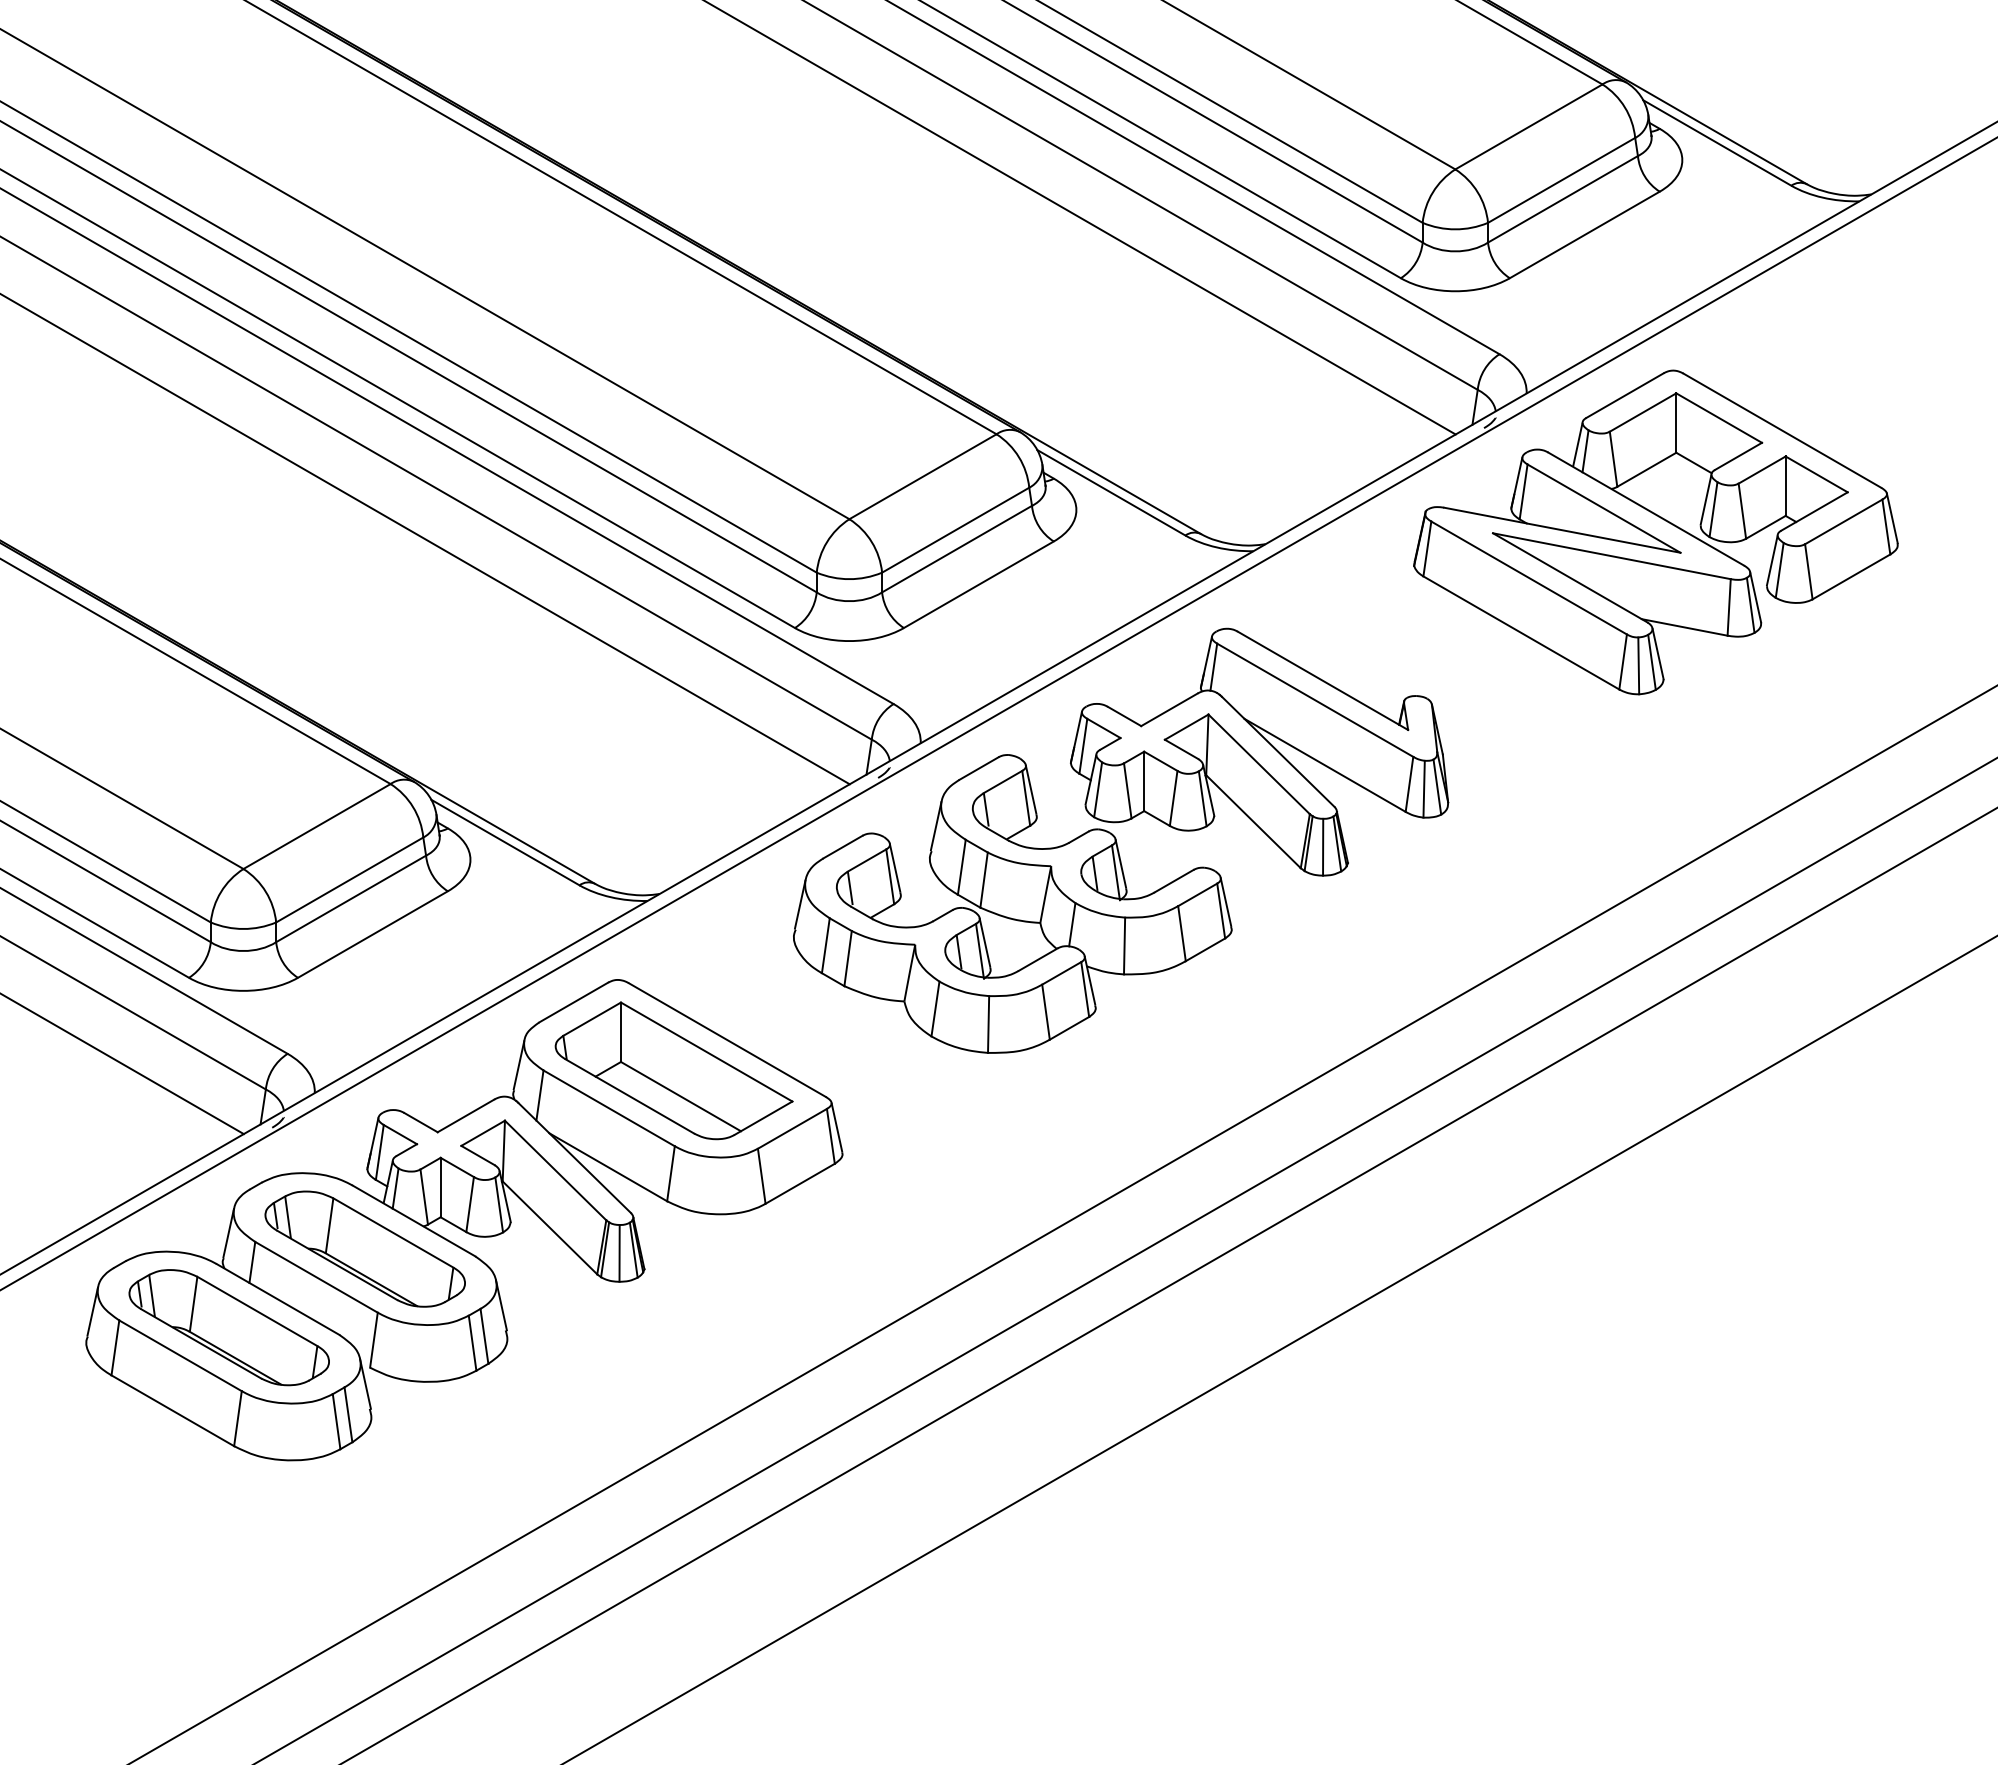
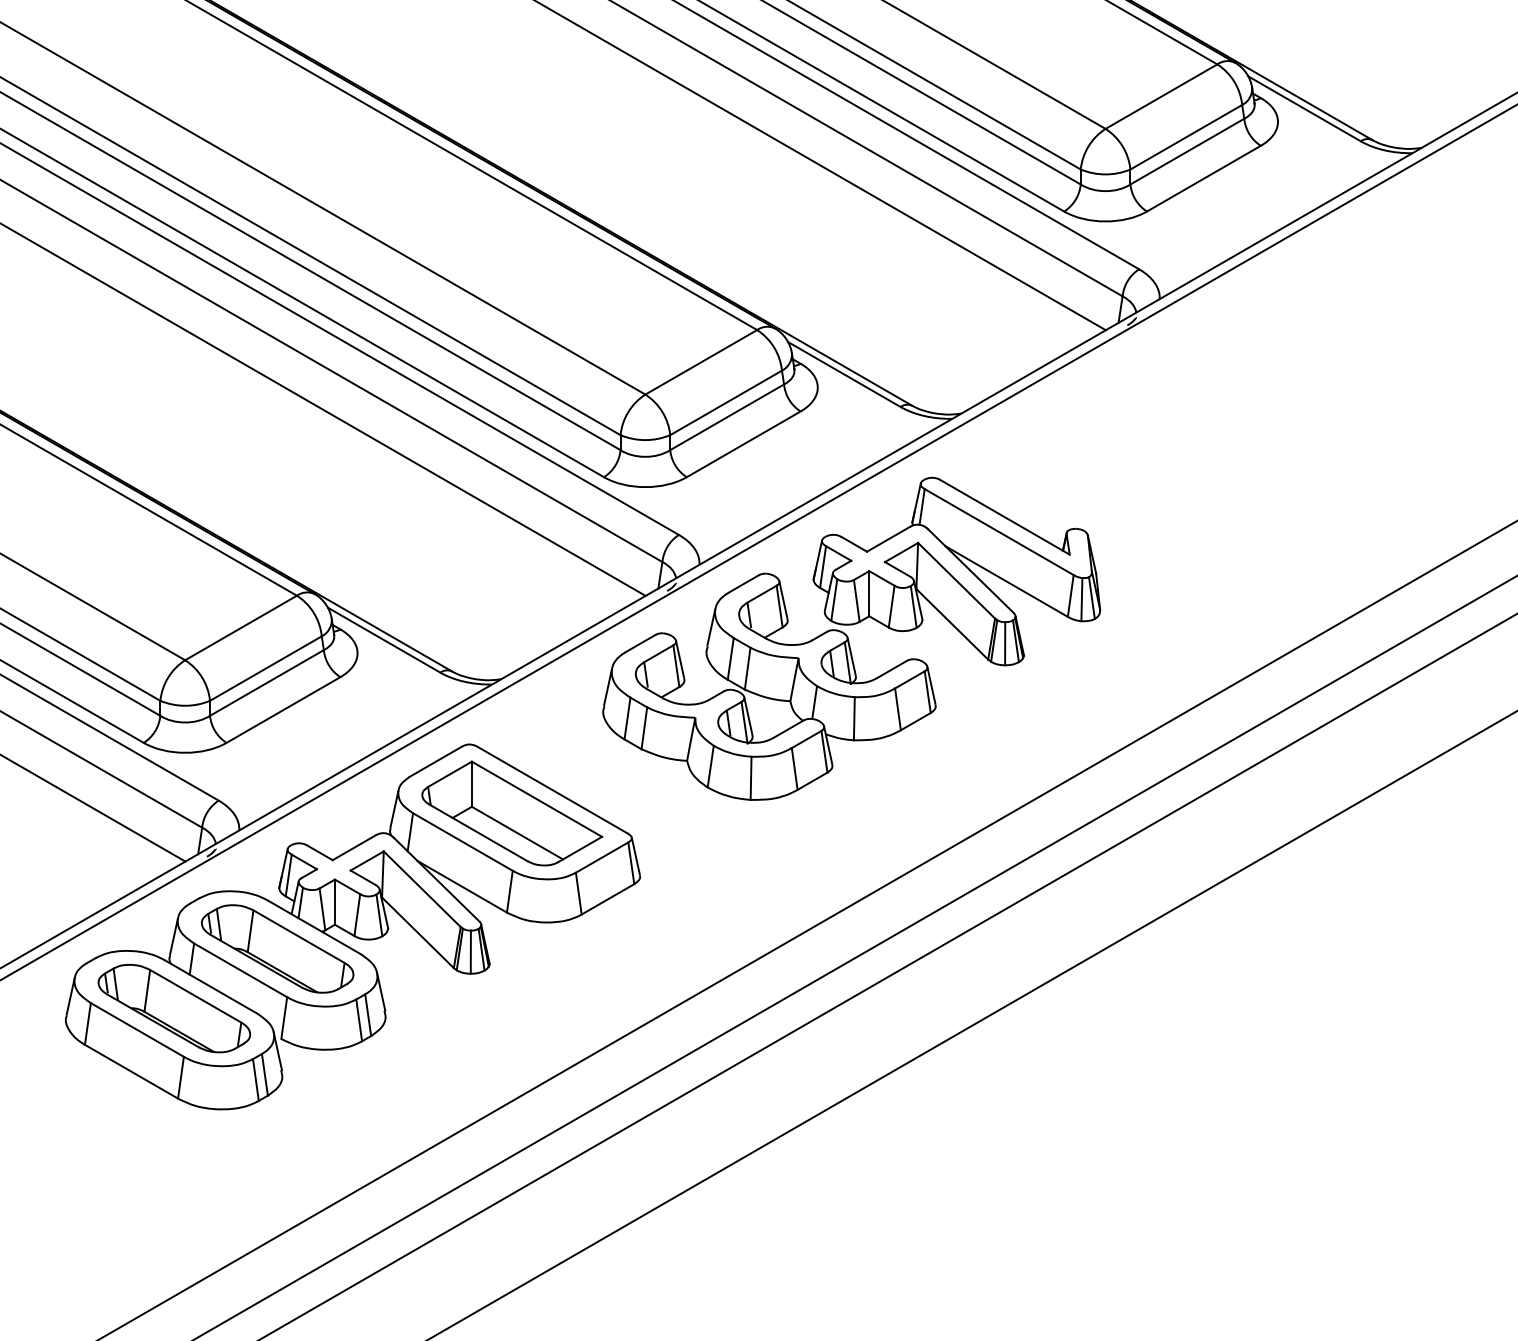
part: (1655, 532) -> (1257, 404), removed

